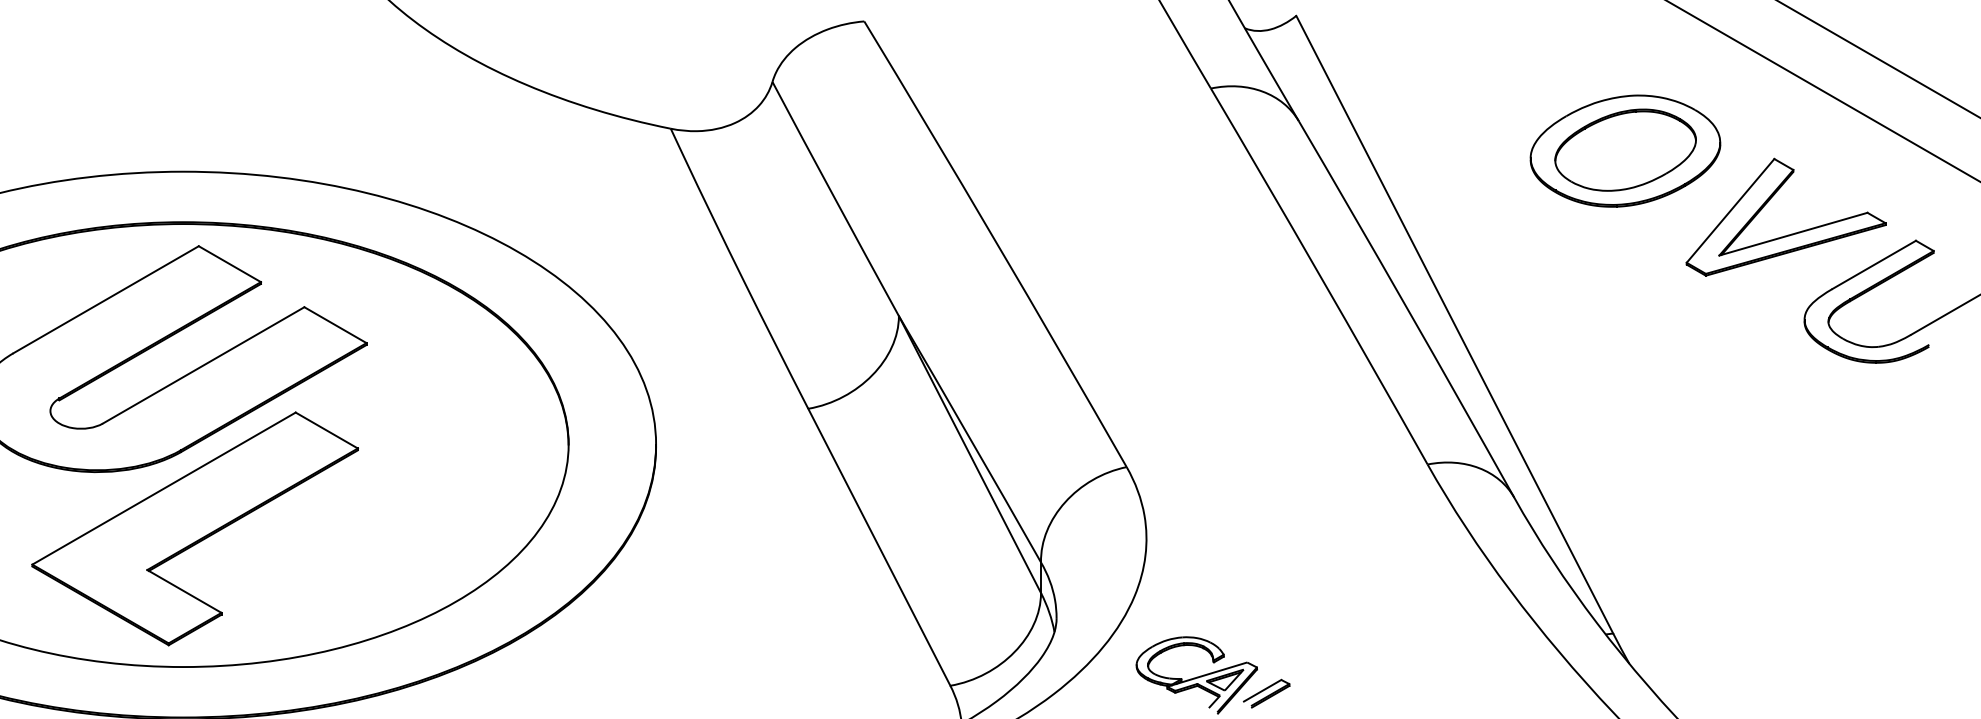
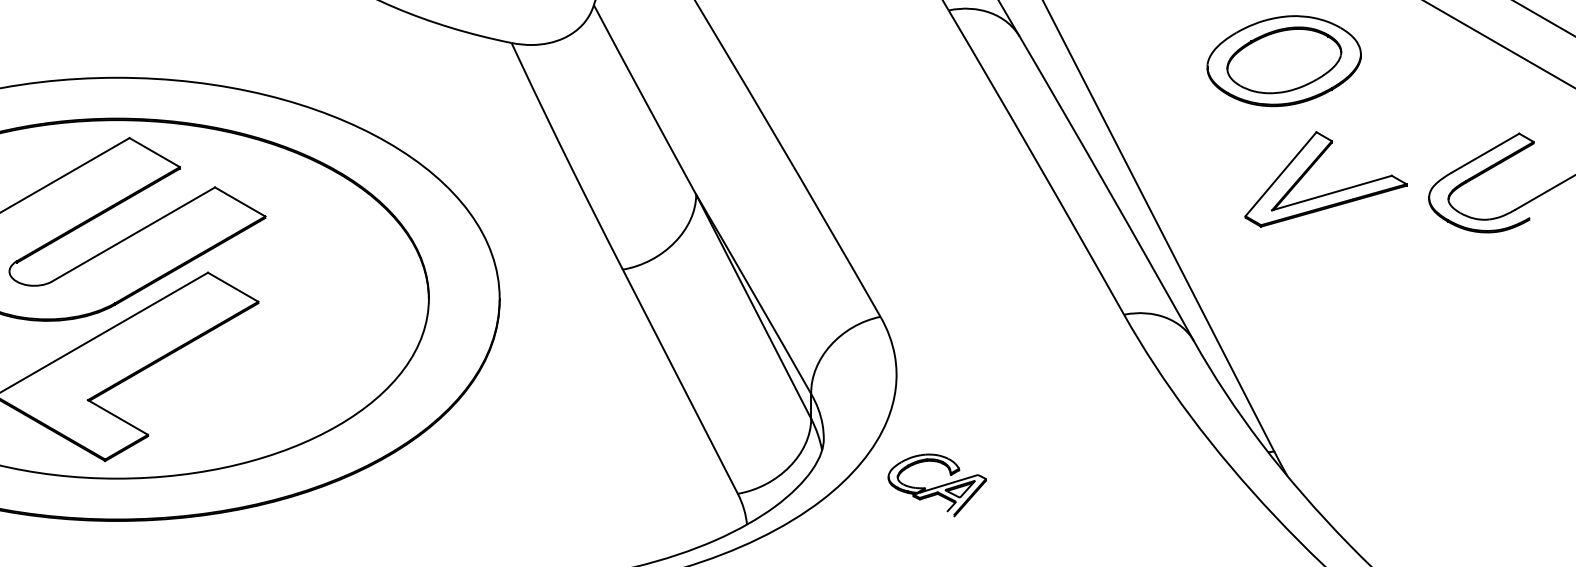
part: (1791, 233) -> (1330, 192), moved
part: (1266, 693) -> (993, 500), removed

